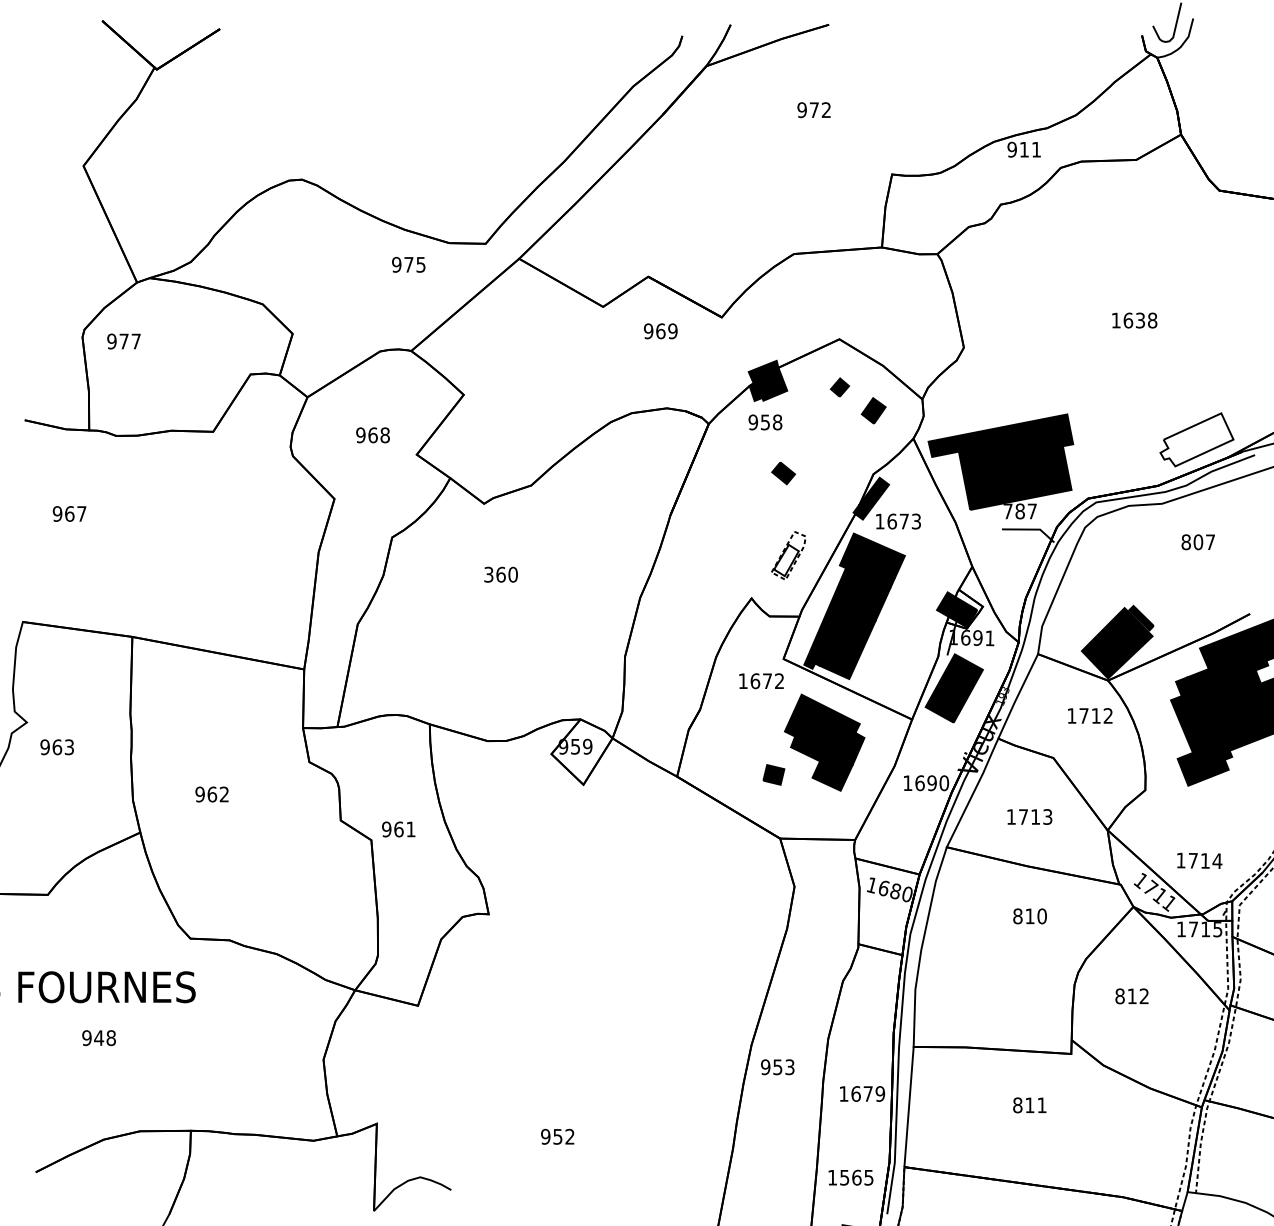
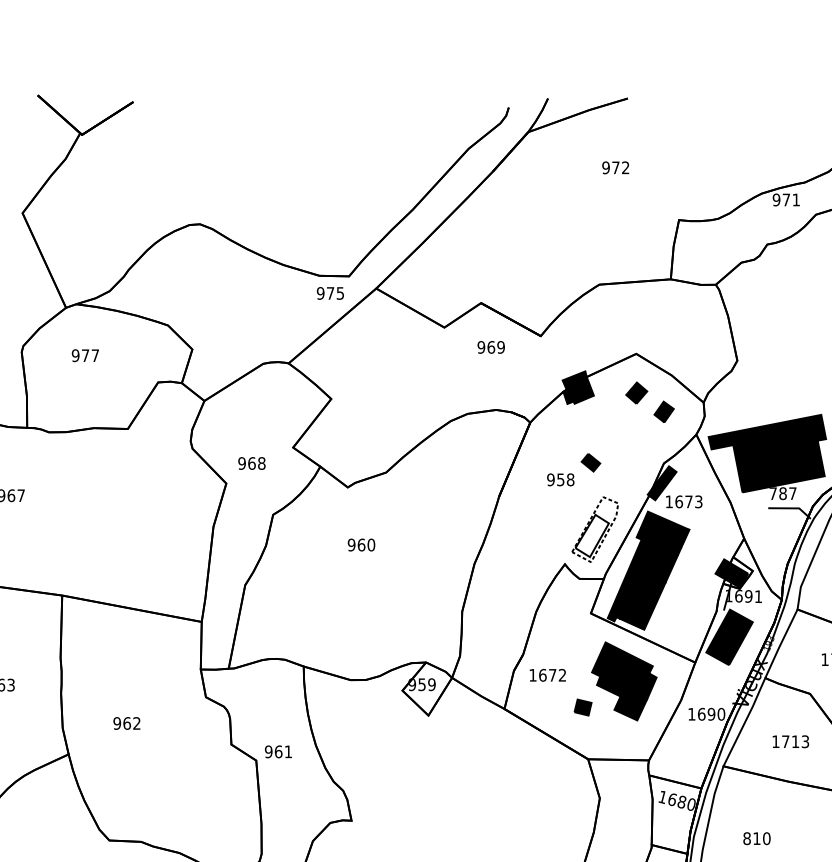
text: (1024, 149) -> (786, 199), 911 -> 971
text: (408, 264) -> (330, 293), moved
text: (123, 341) -> (85, 355), moved
part: (839, 387) -> (636, 393), size x1.43
text: (765, 422) -> (560, 479), moved
text: (372, 435) -> (251, 463), moved
part: (788, 555) -> (594, 529), size x1.67
text: (488, 574) -> (351, 544), 360 -> 960
text: (761, 681) -> (547, 675), moved
text: (1029, 916) -> (756, 838), moved

